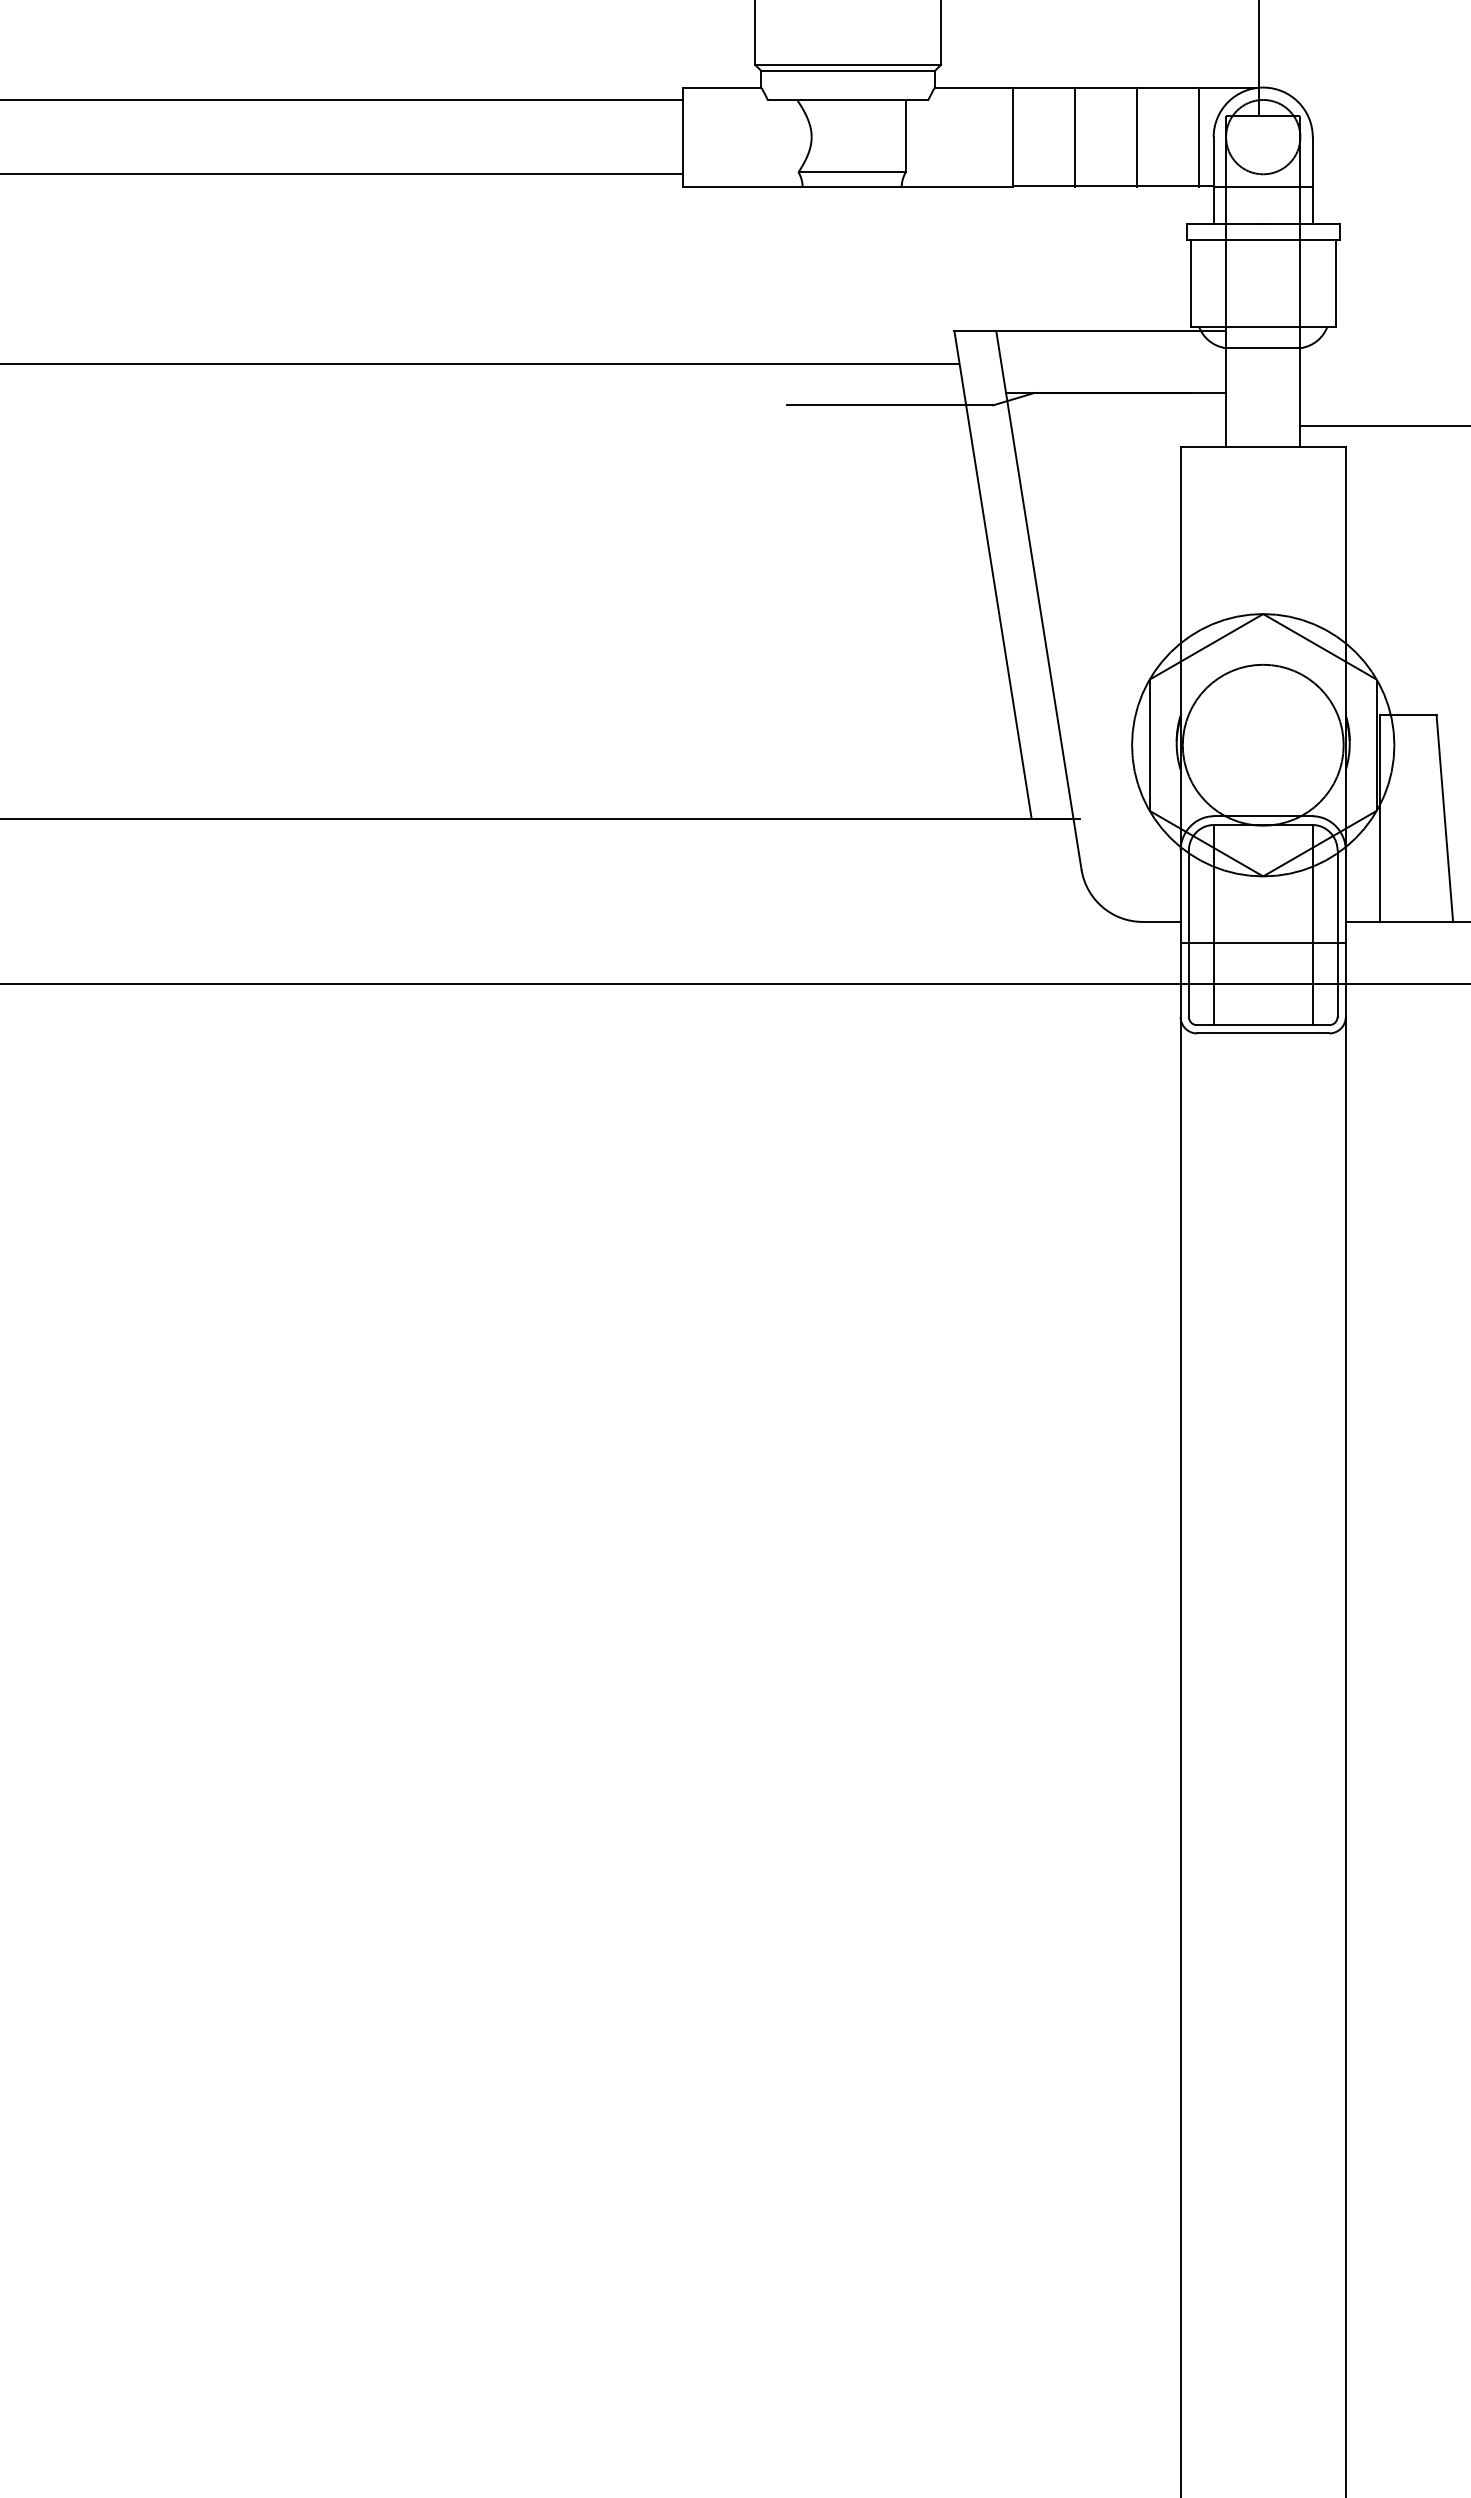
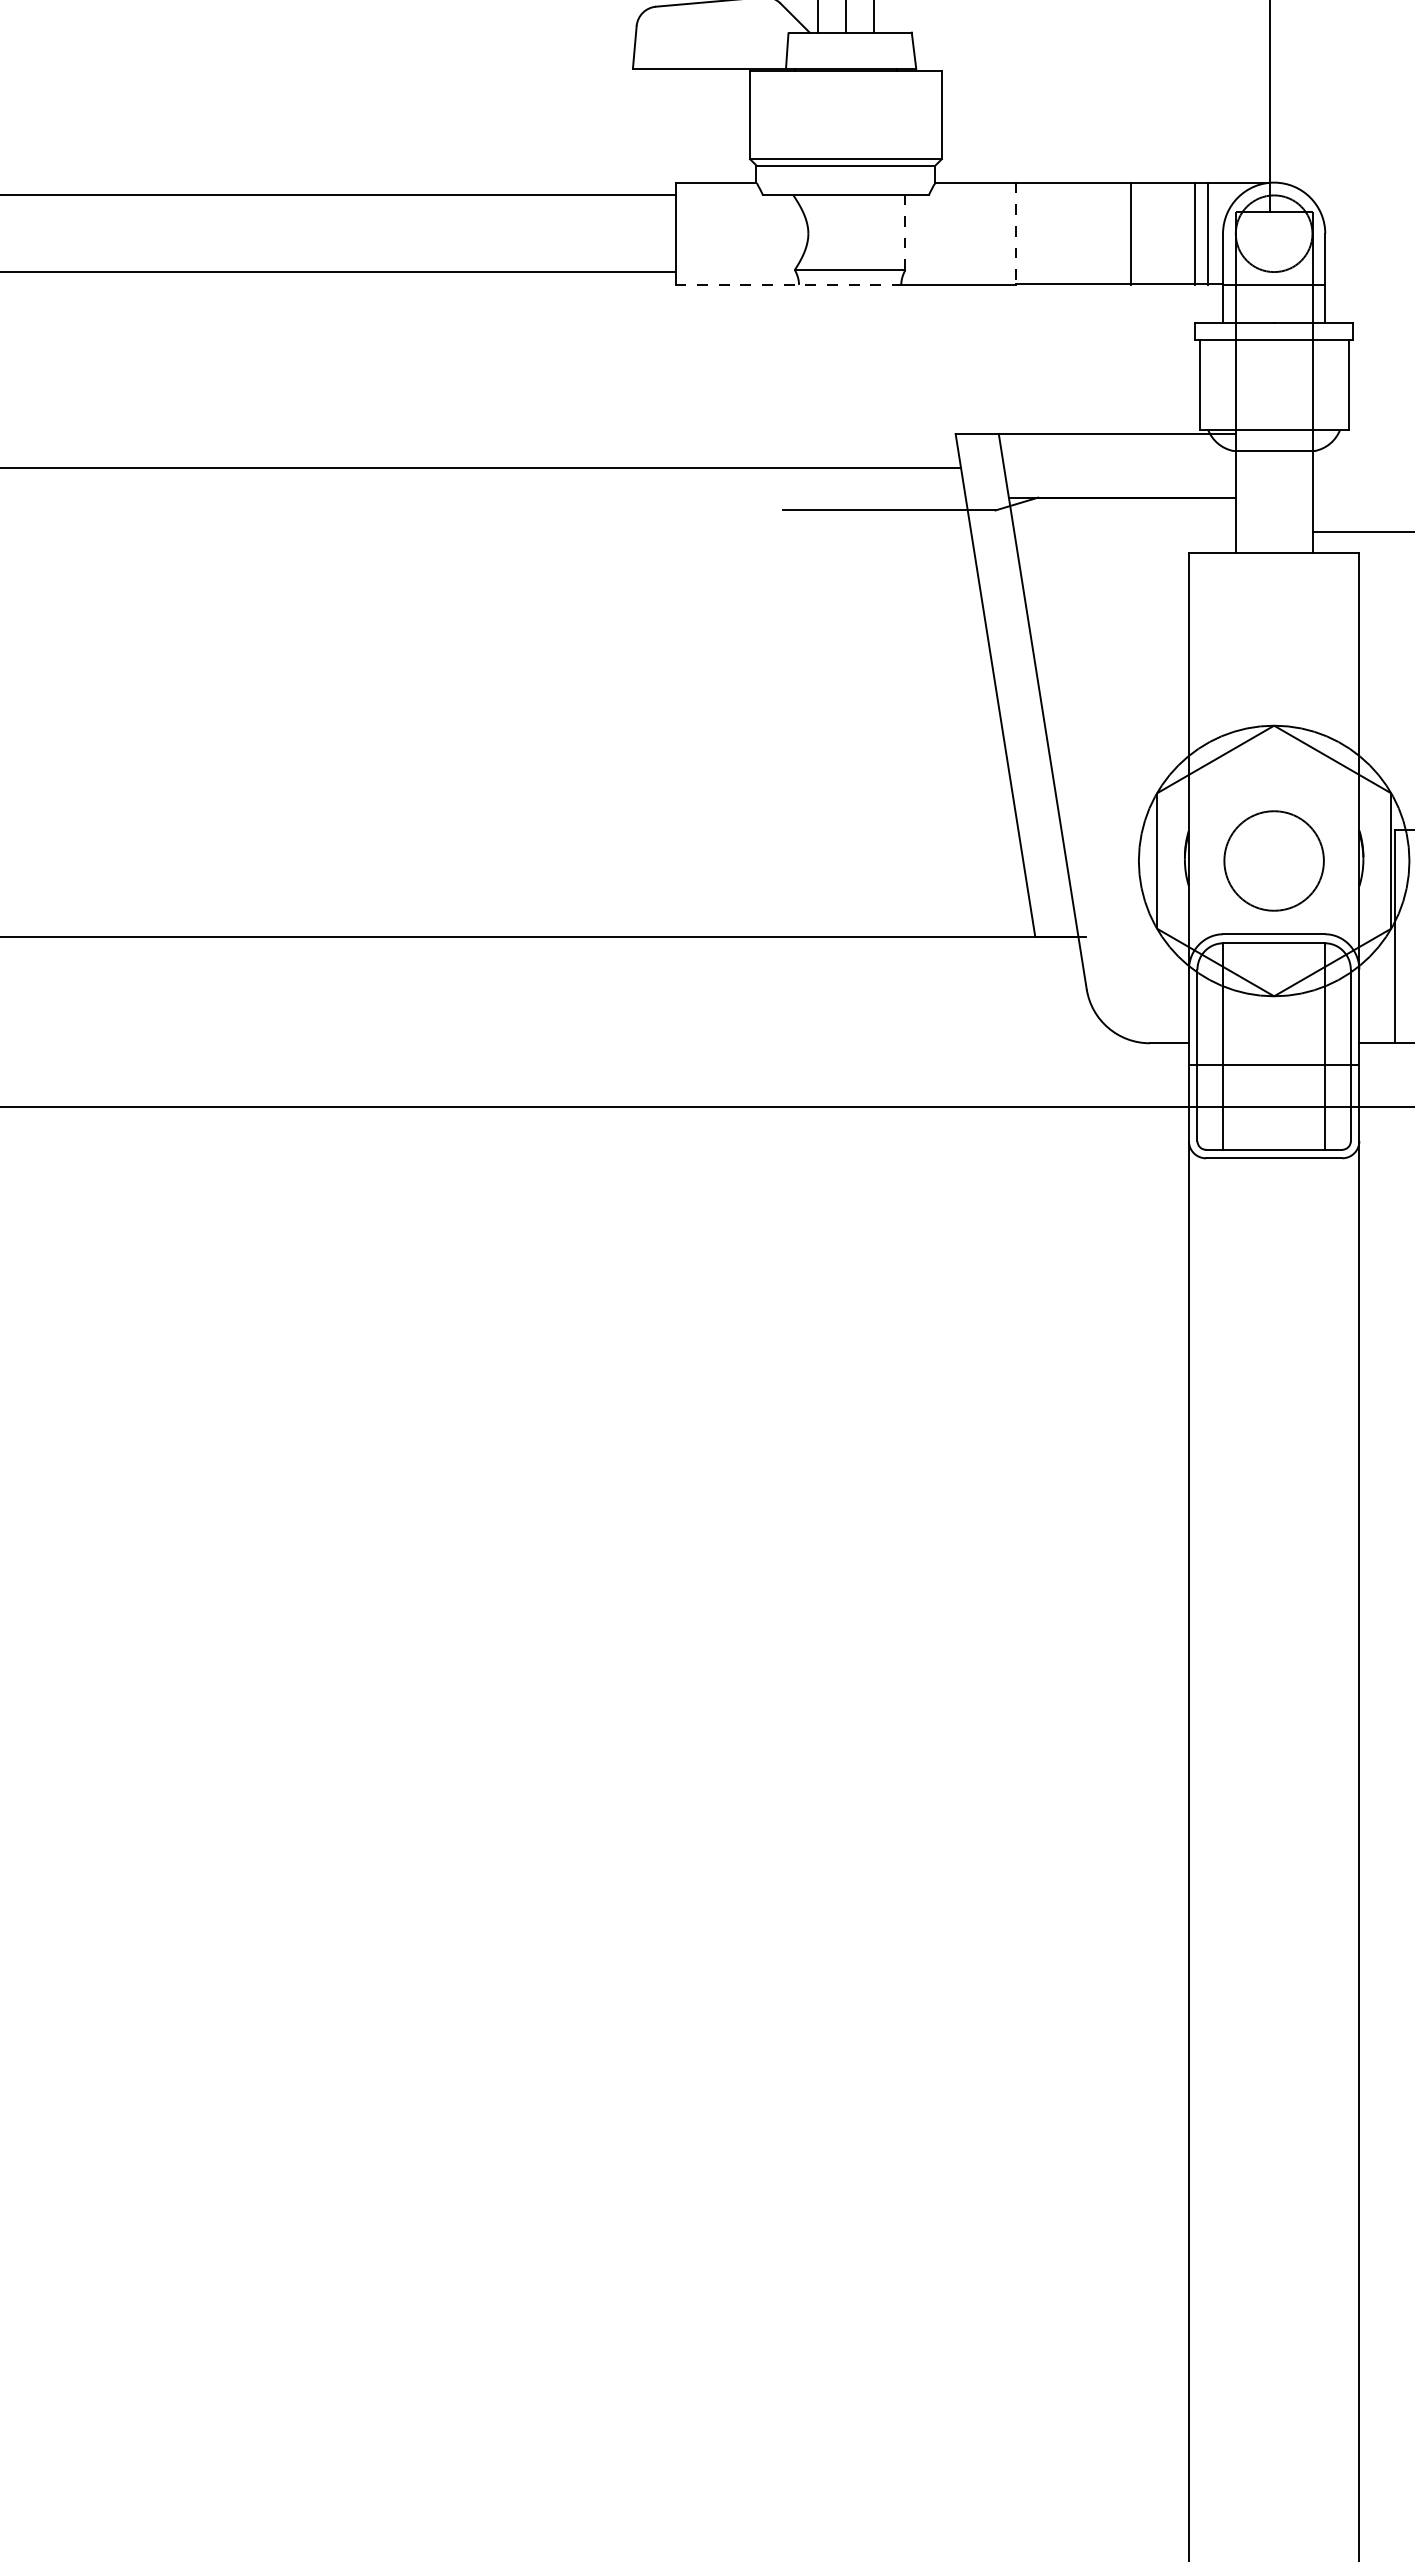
line: (905, 135) -> (905, 232), solid -> dashed
line: (1075, 136) -> (1131, 233), moved
line: (1137, 136) -> (1195, 233), moved
line: (1013, 137) -> (1016, 234), solid -> dashed
line: (792, 186) -> (788, 284), solid -> dashed
circle: (1262, 744) -> (1273, 860), size x0.6

